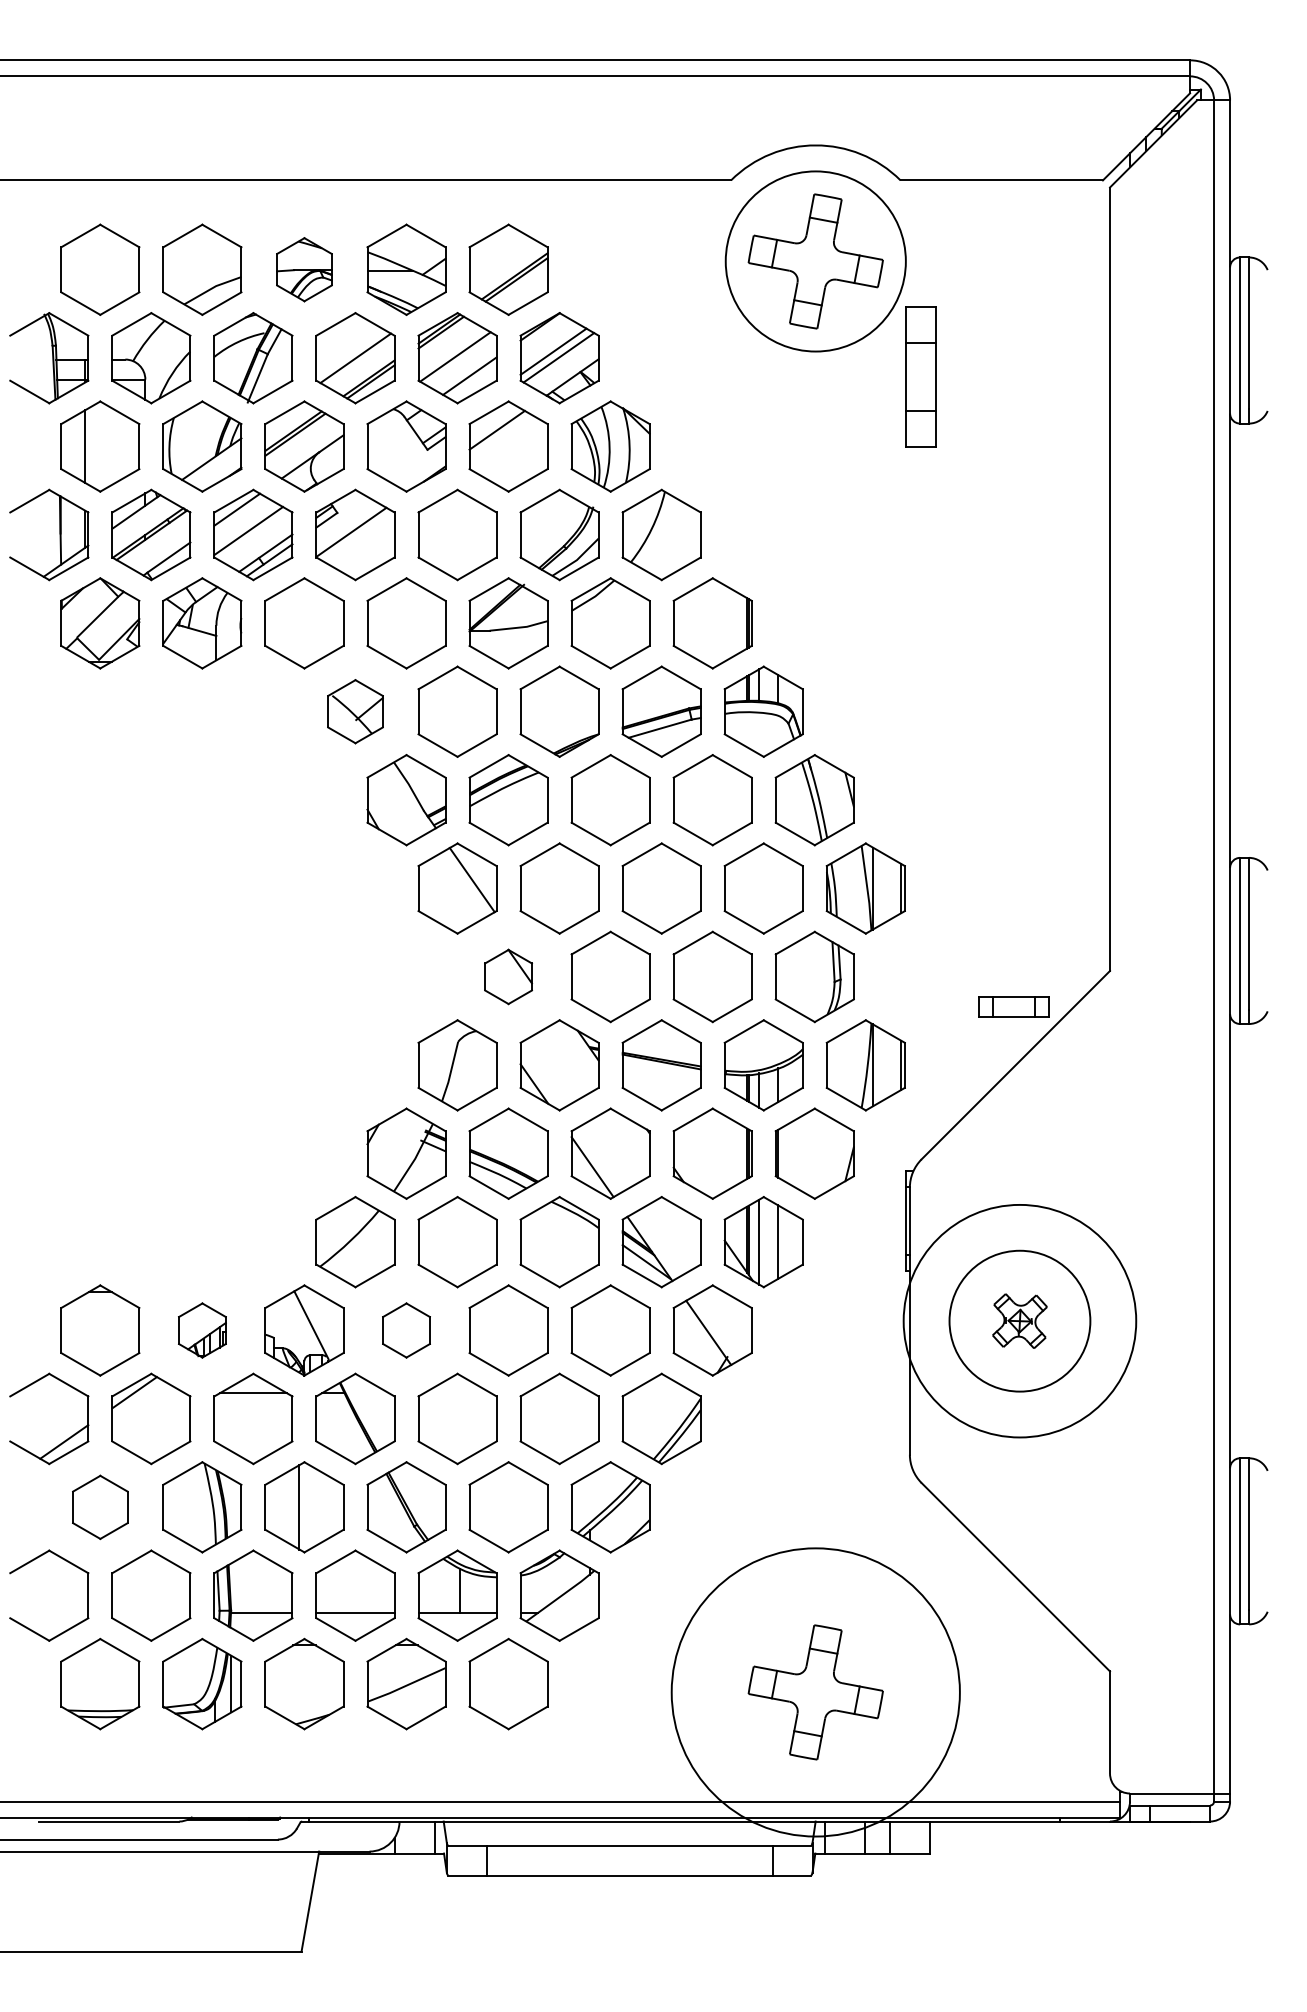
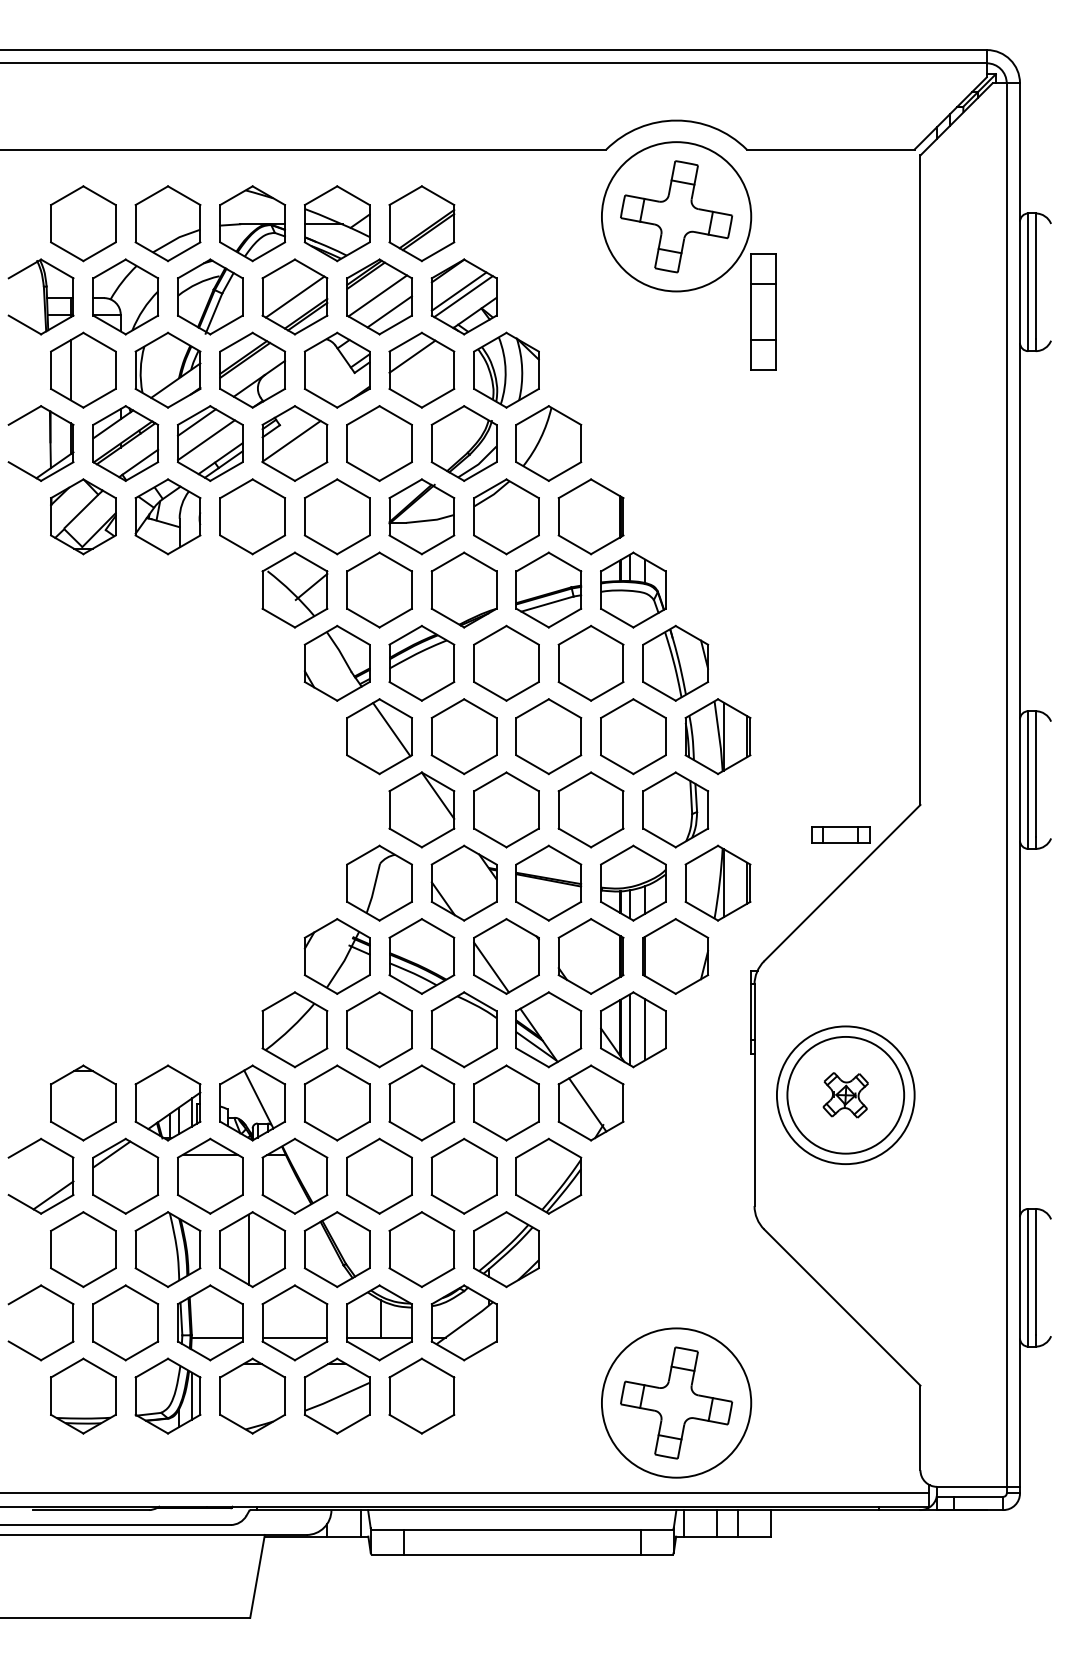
part: (304, 269) -> (252, 223), size x1.43
part: (355, 711) -> (294, 589), size x1.43
part: (508, 976) -> (421, 809), size x1.67
circle: (1019, 1321) -> (845, 1095), size x0.71
part: (202, 1330) -> (168, 1103), size x1.67
part: (406, 1330) -> (337, 1103), size x1.67
part: (100, 1507) -> (83, 1249), size x1.43
circle: (815, 1692) -> (676, 1403), size x0.62

